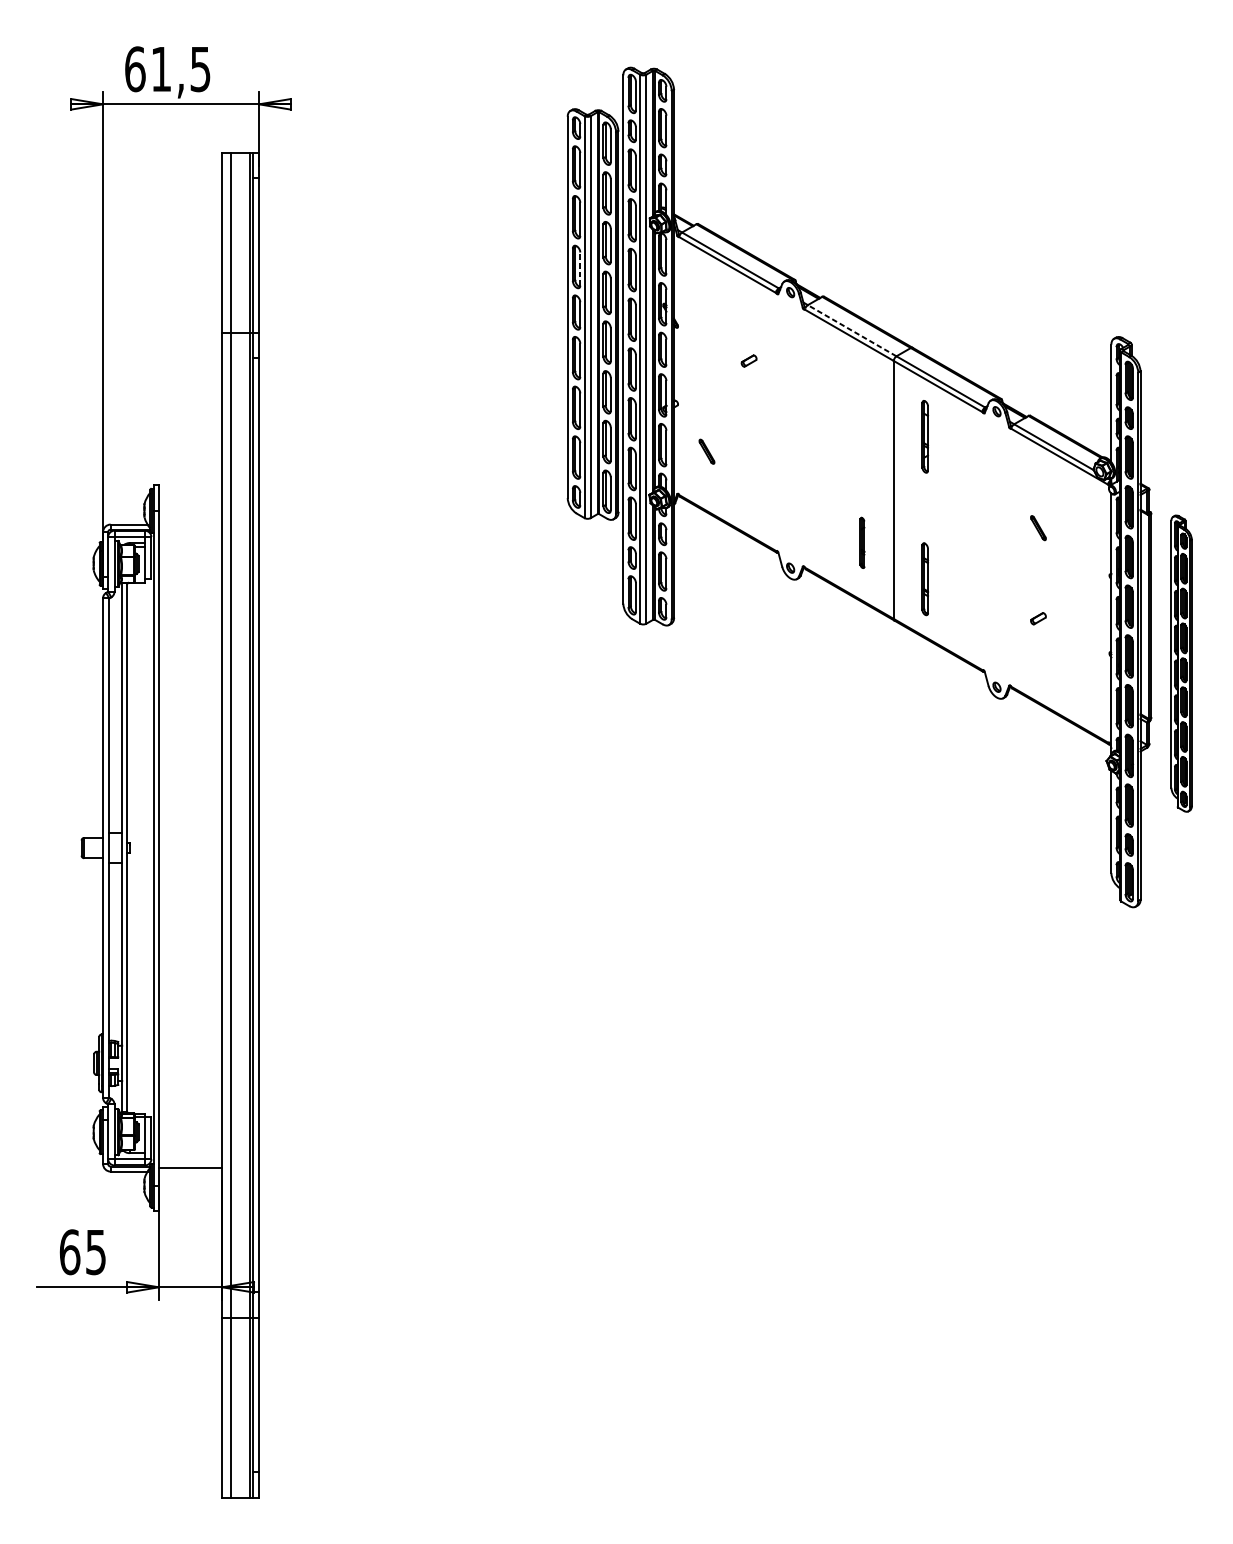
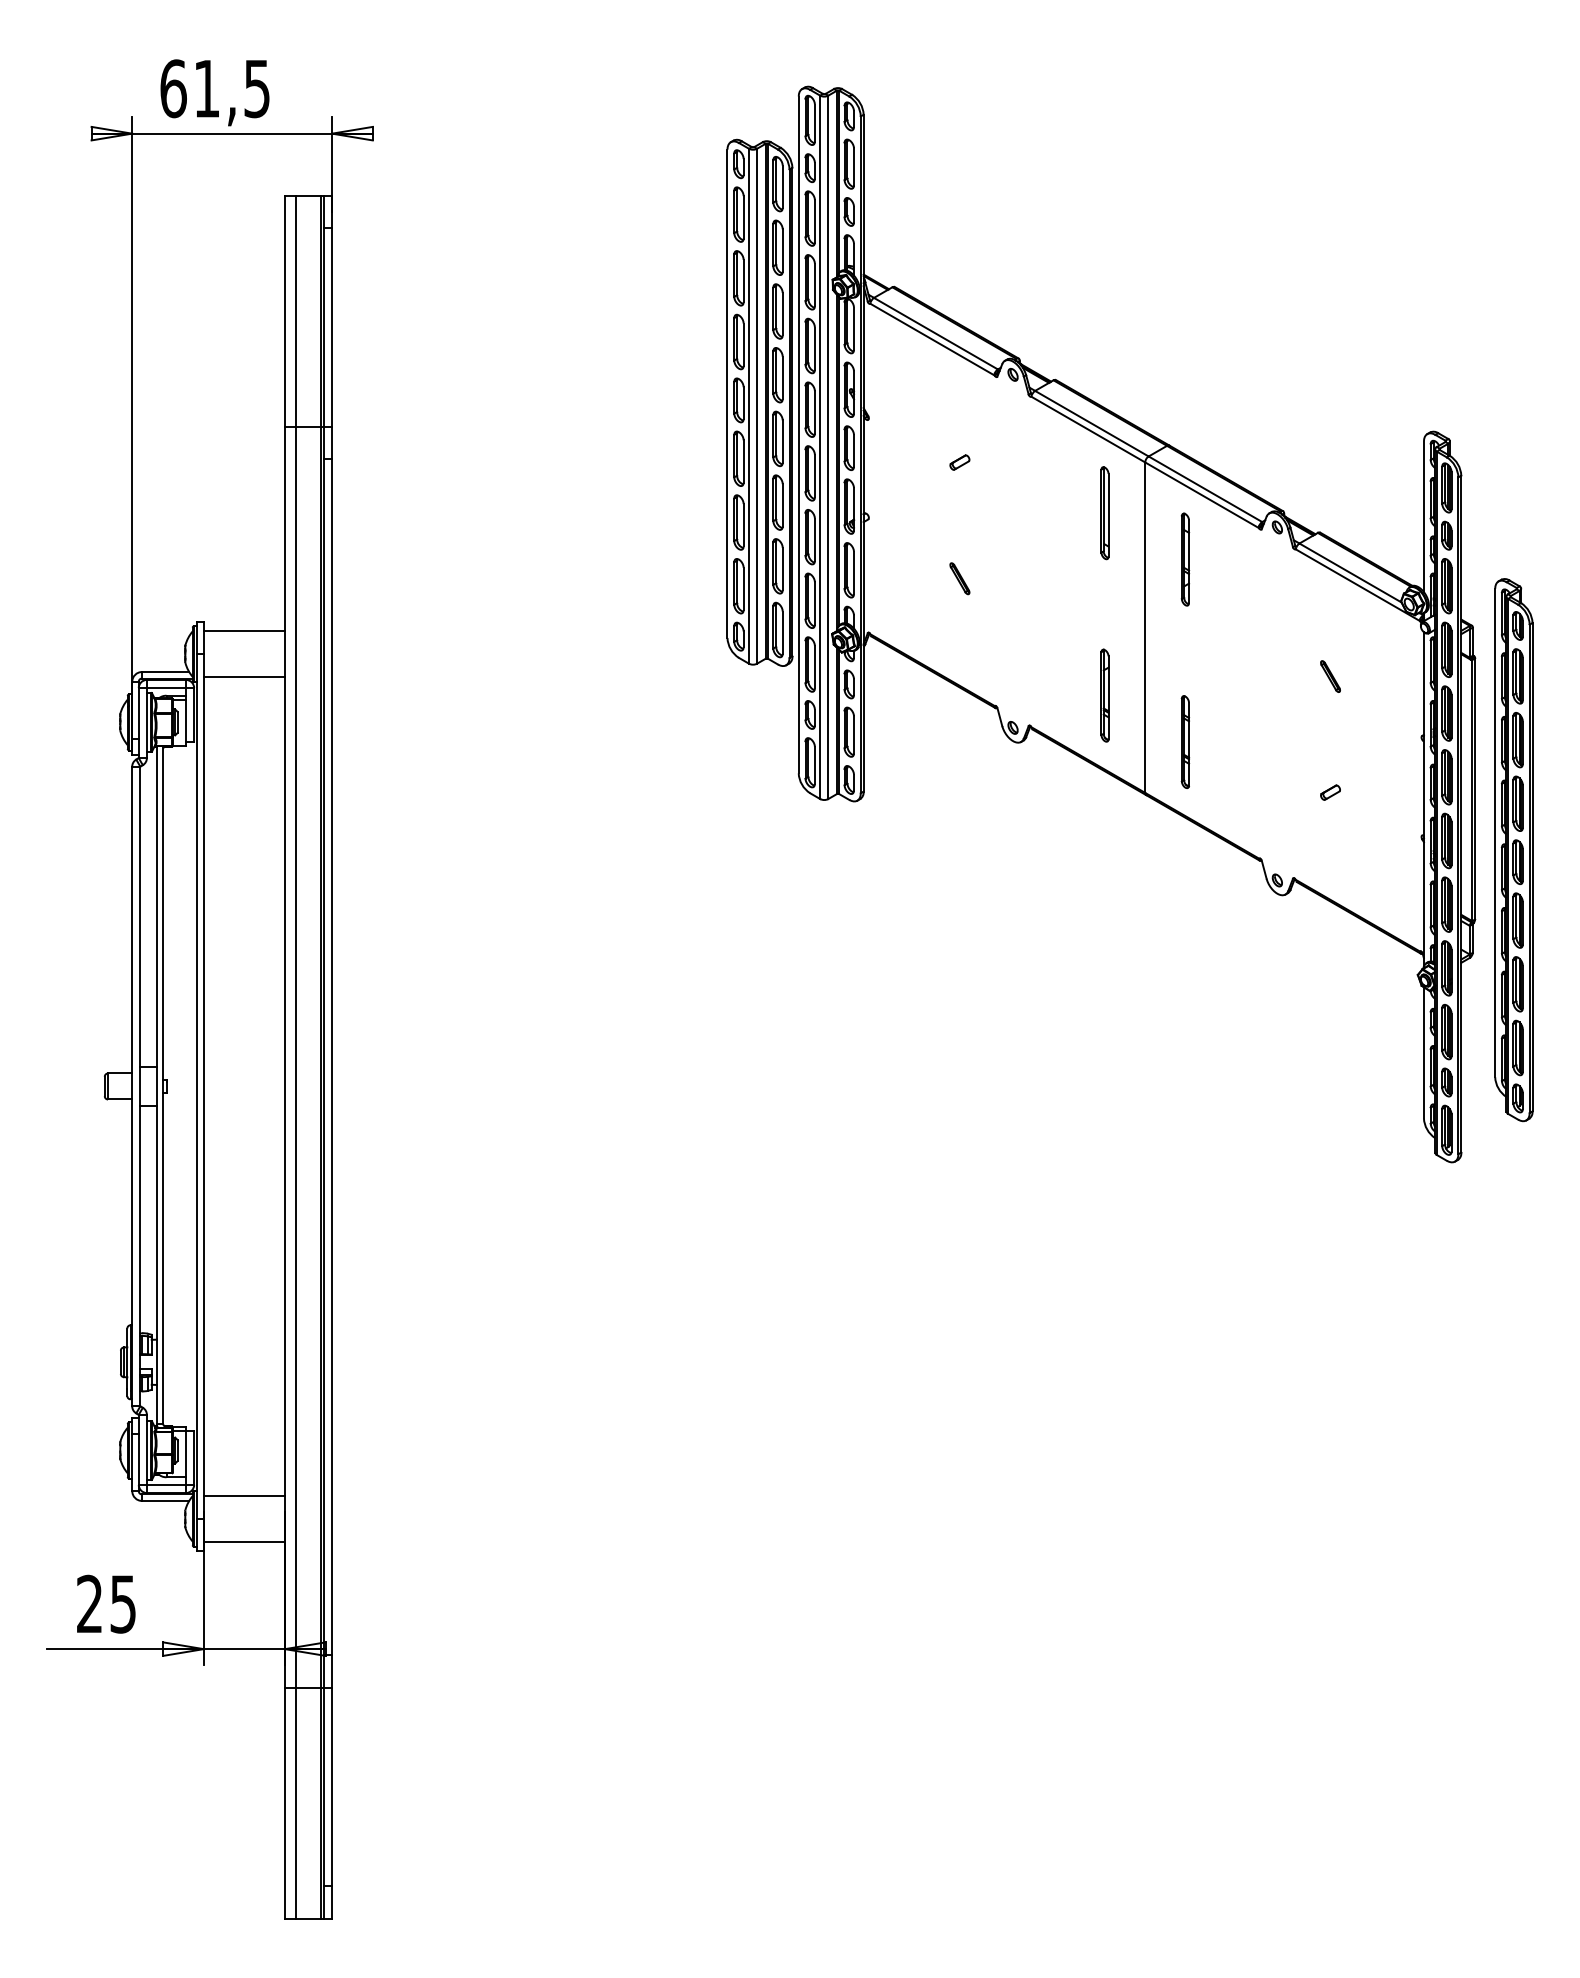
line: (580, 268) -> (743, 344), dashed -> solid
line: (851, 330) -> (1091, 423), dashed -> solid
part: (861, 400) -> (1104, 513), added
part: (706, 451) -> (959, 578), moved
line: (190, 492) -> (244, 631), added
line: (190, 528) -> (244, 676), added
part: (861, 542) -> (1104, 695), size x1.43
part: (1181, 663) -> (1513, 850), size x1.43
line: (190, 1203) -> (244, 1541), added
text: (70, 1251) -> (90, 1603), 65 -> 25

